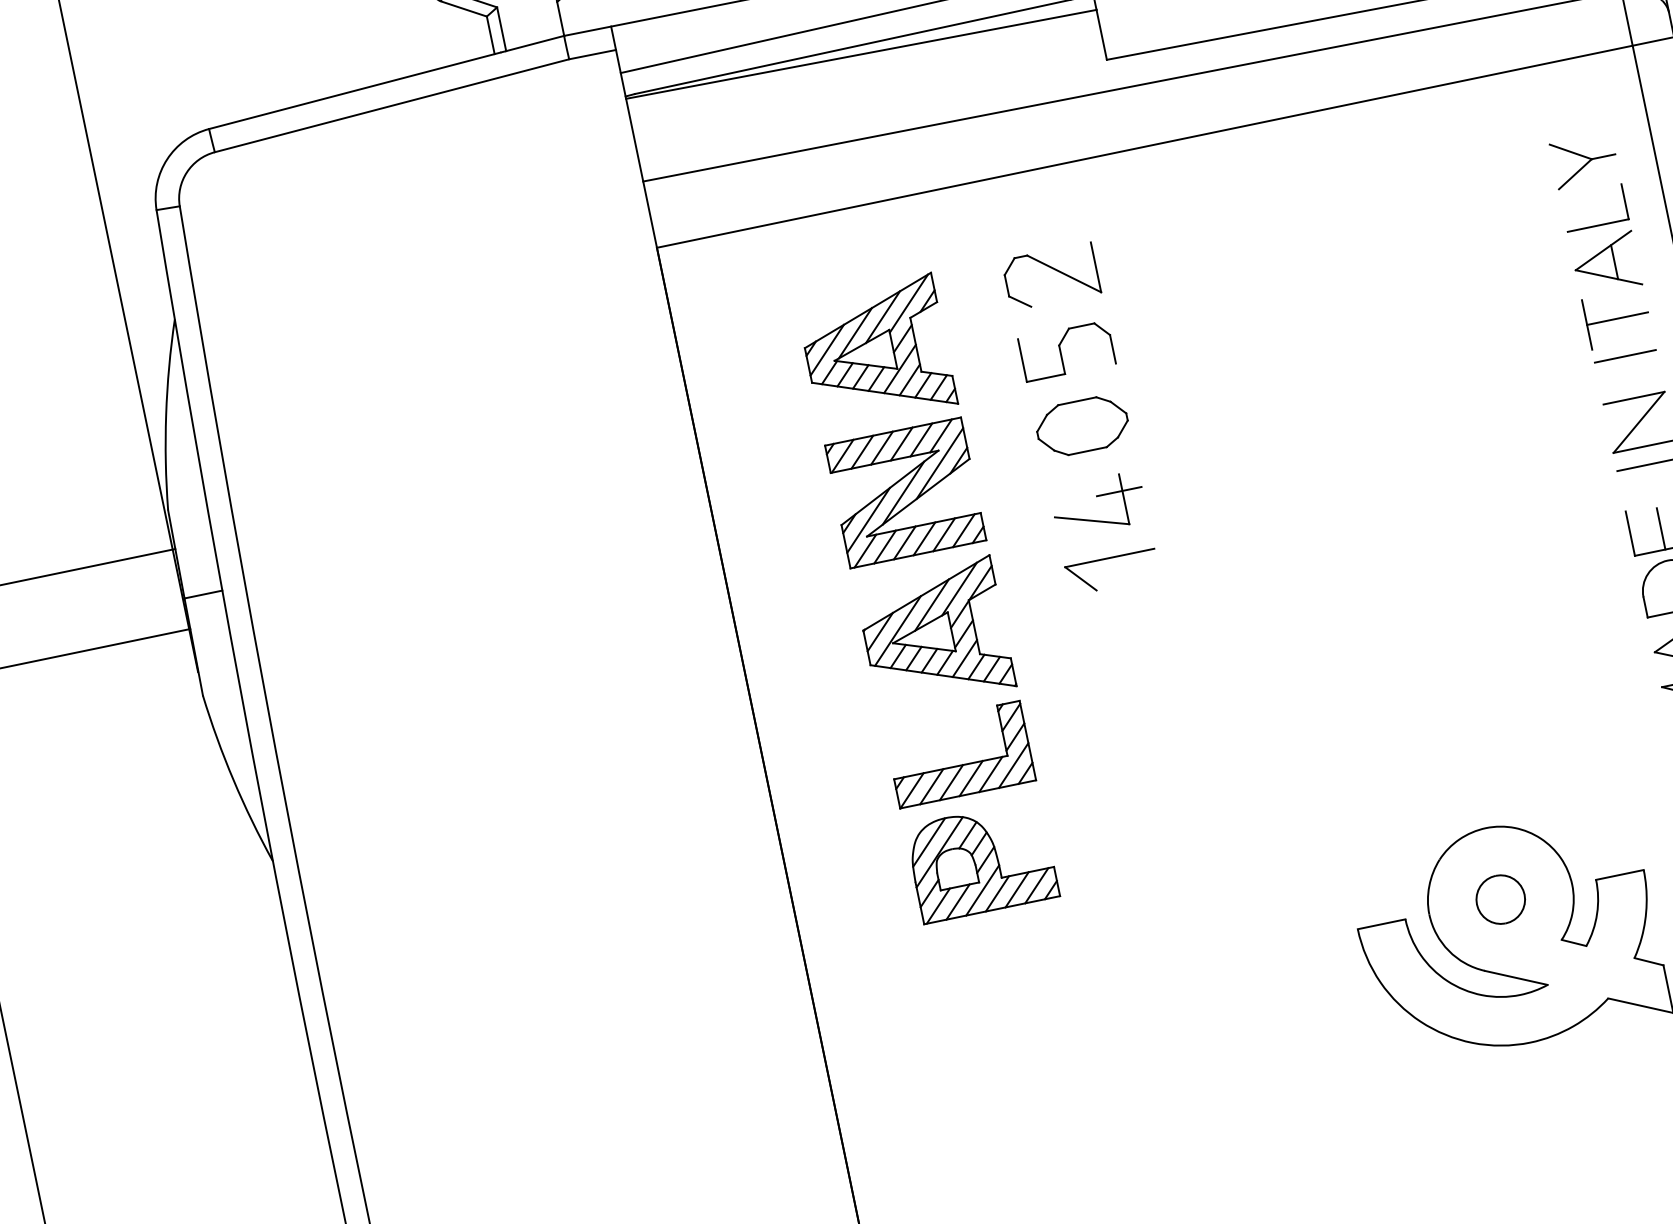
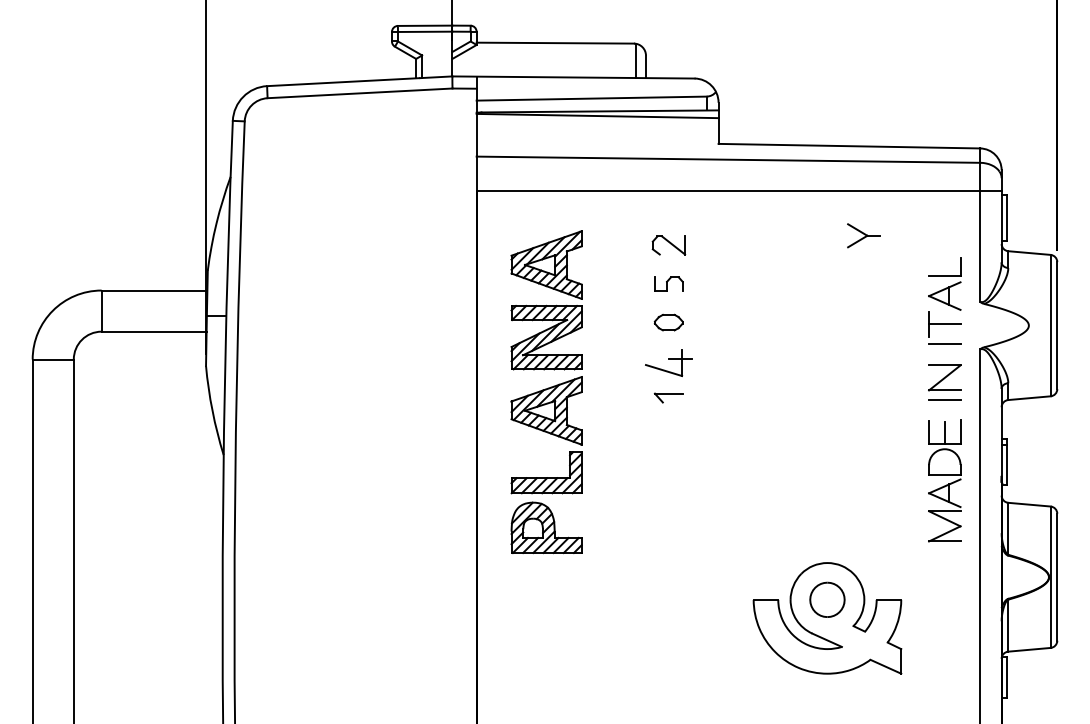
part: (1584, 160) -> (863, 235), moved
part: (1050, 276) -> (668, 245), size x0.7
part: (1065, 350) -> (668, 283), size x0.6
part: (1081, 425) -> (668, 322), size x0.6
part: (1111, 571) -> (668, 397), size x0.6
part: (927, 599) -> (546, 392), moved
part: (1500, 898) -> (827, 599), size x1.4

